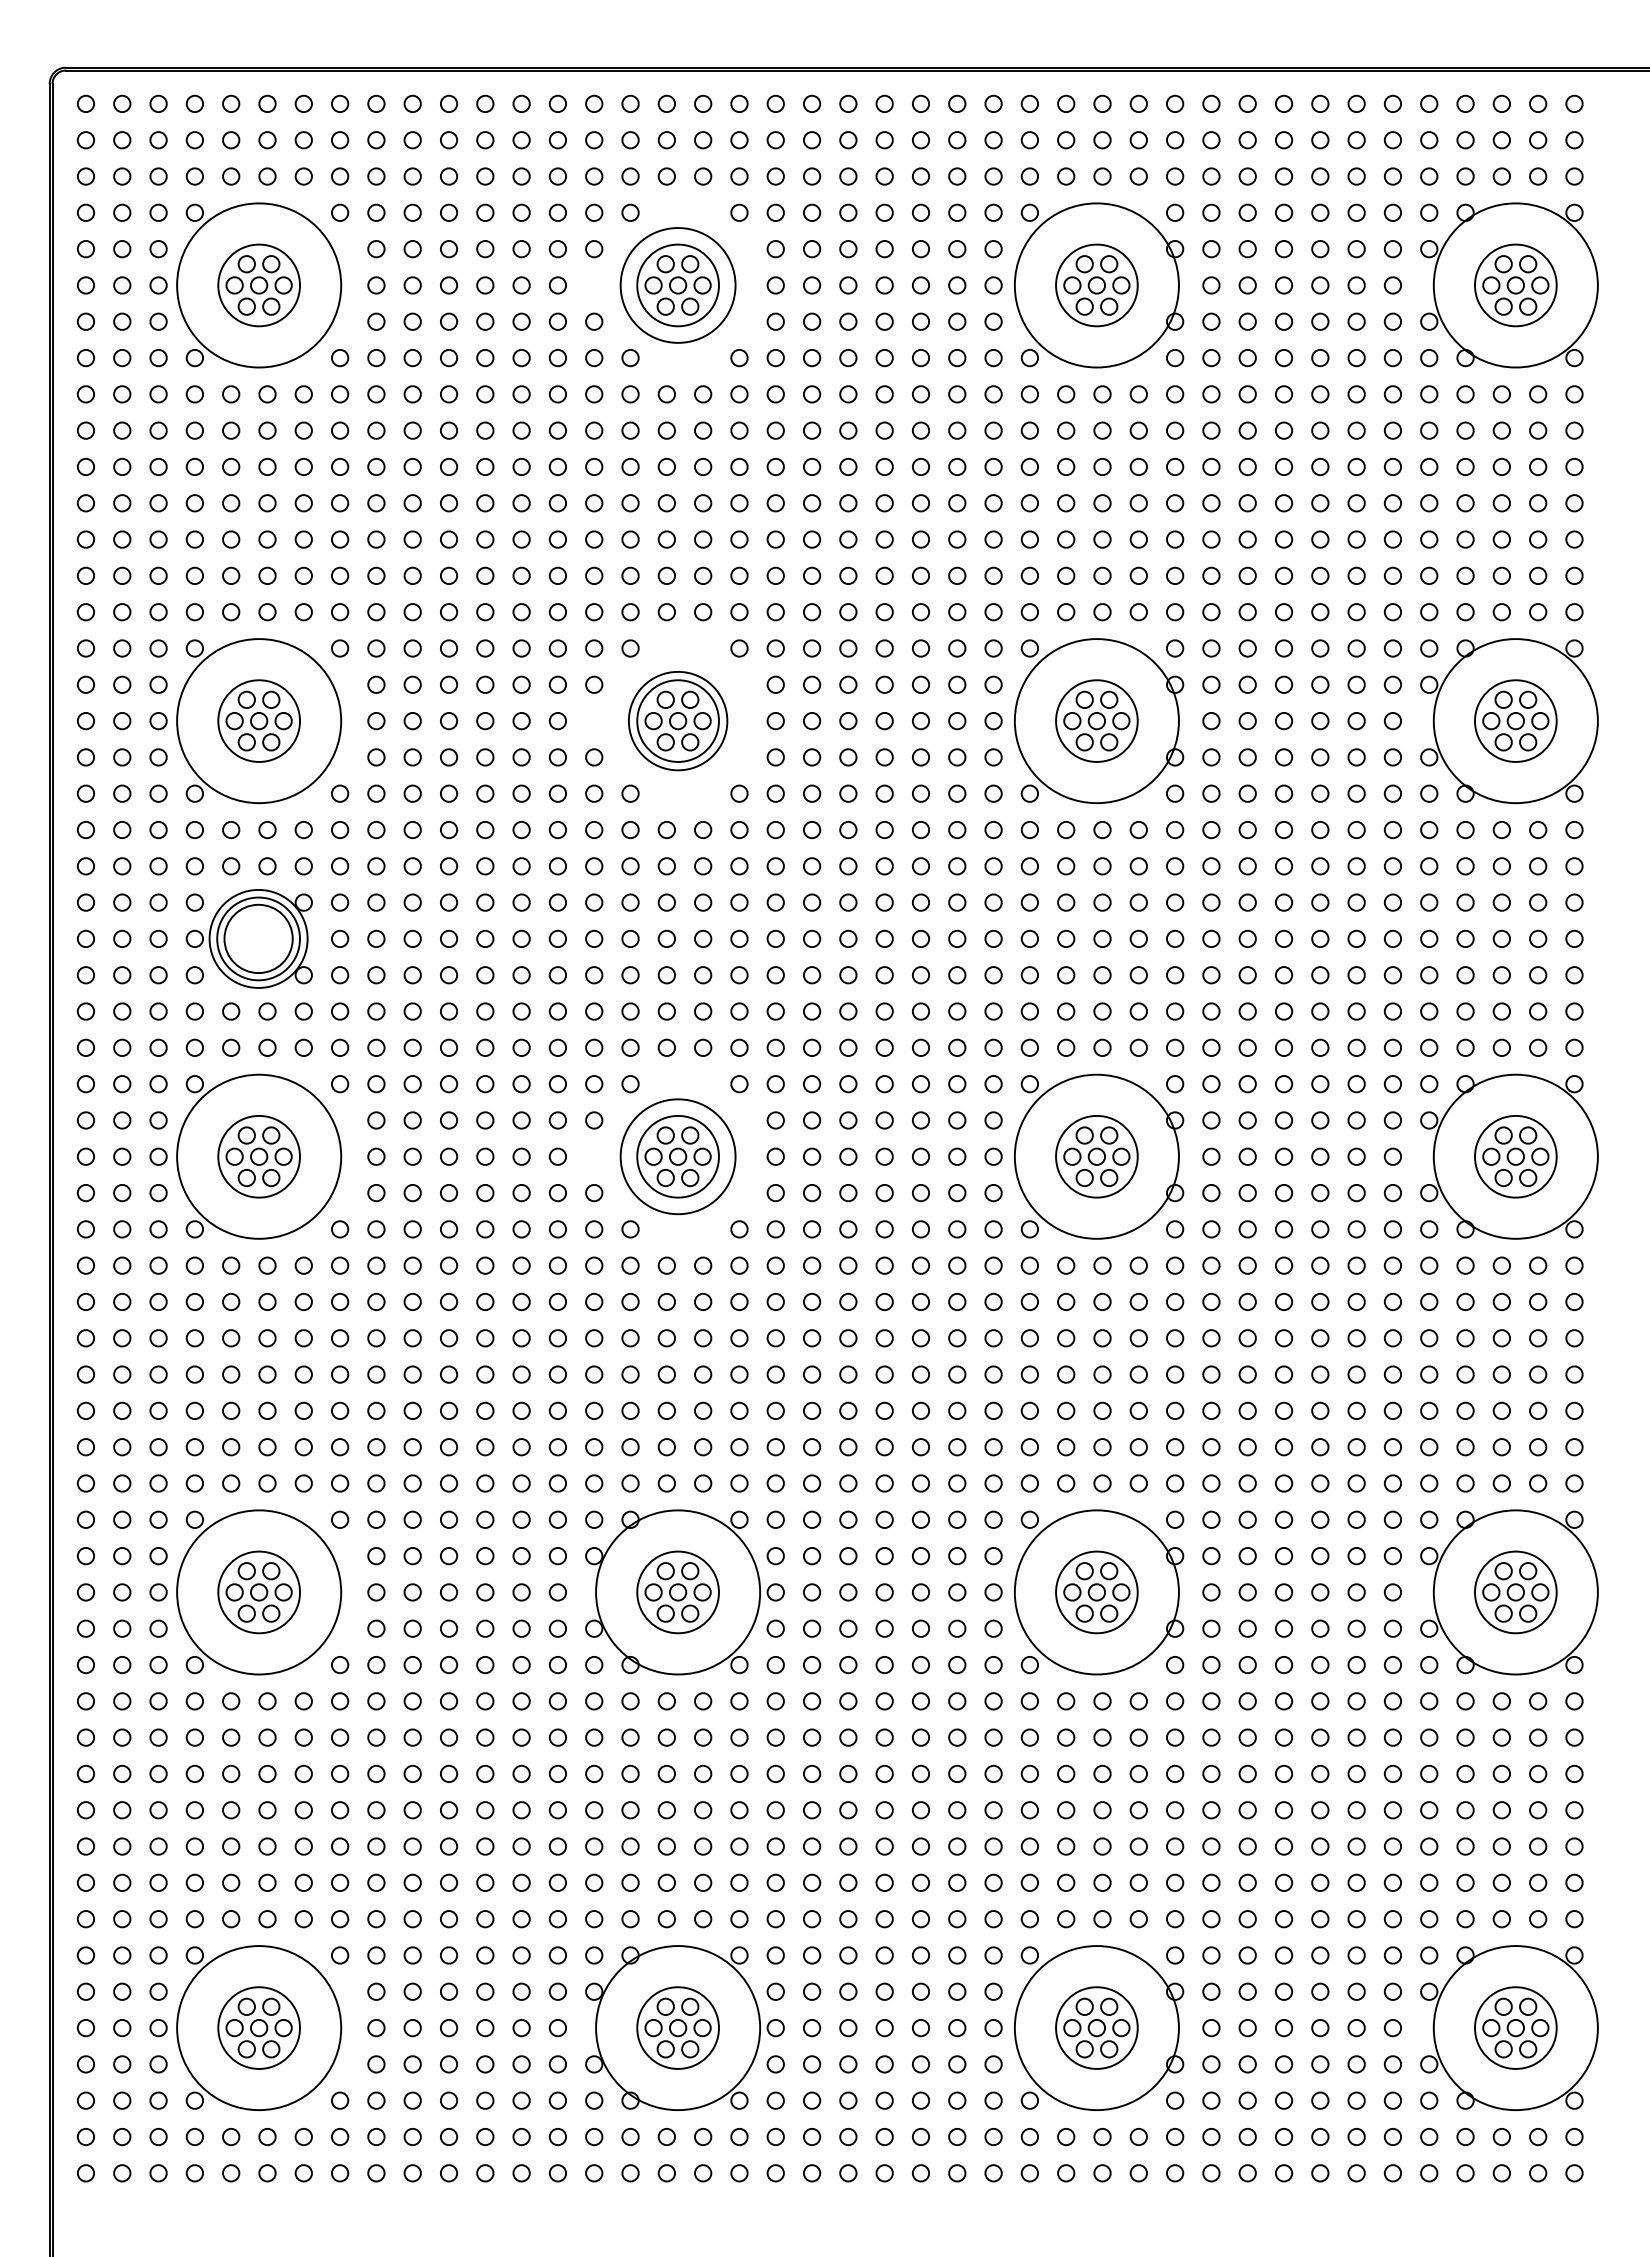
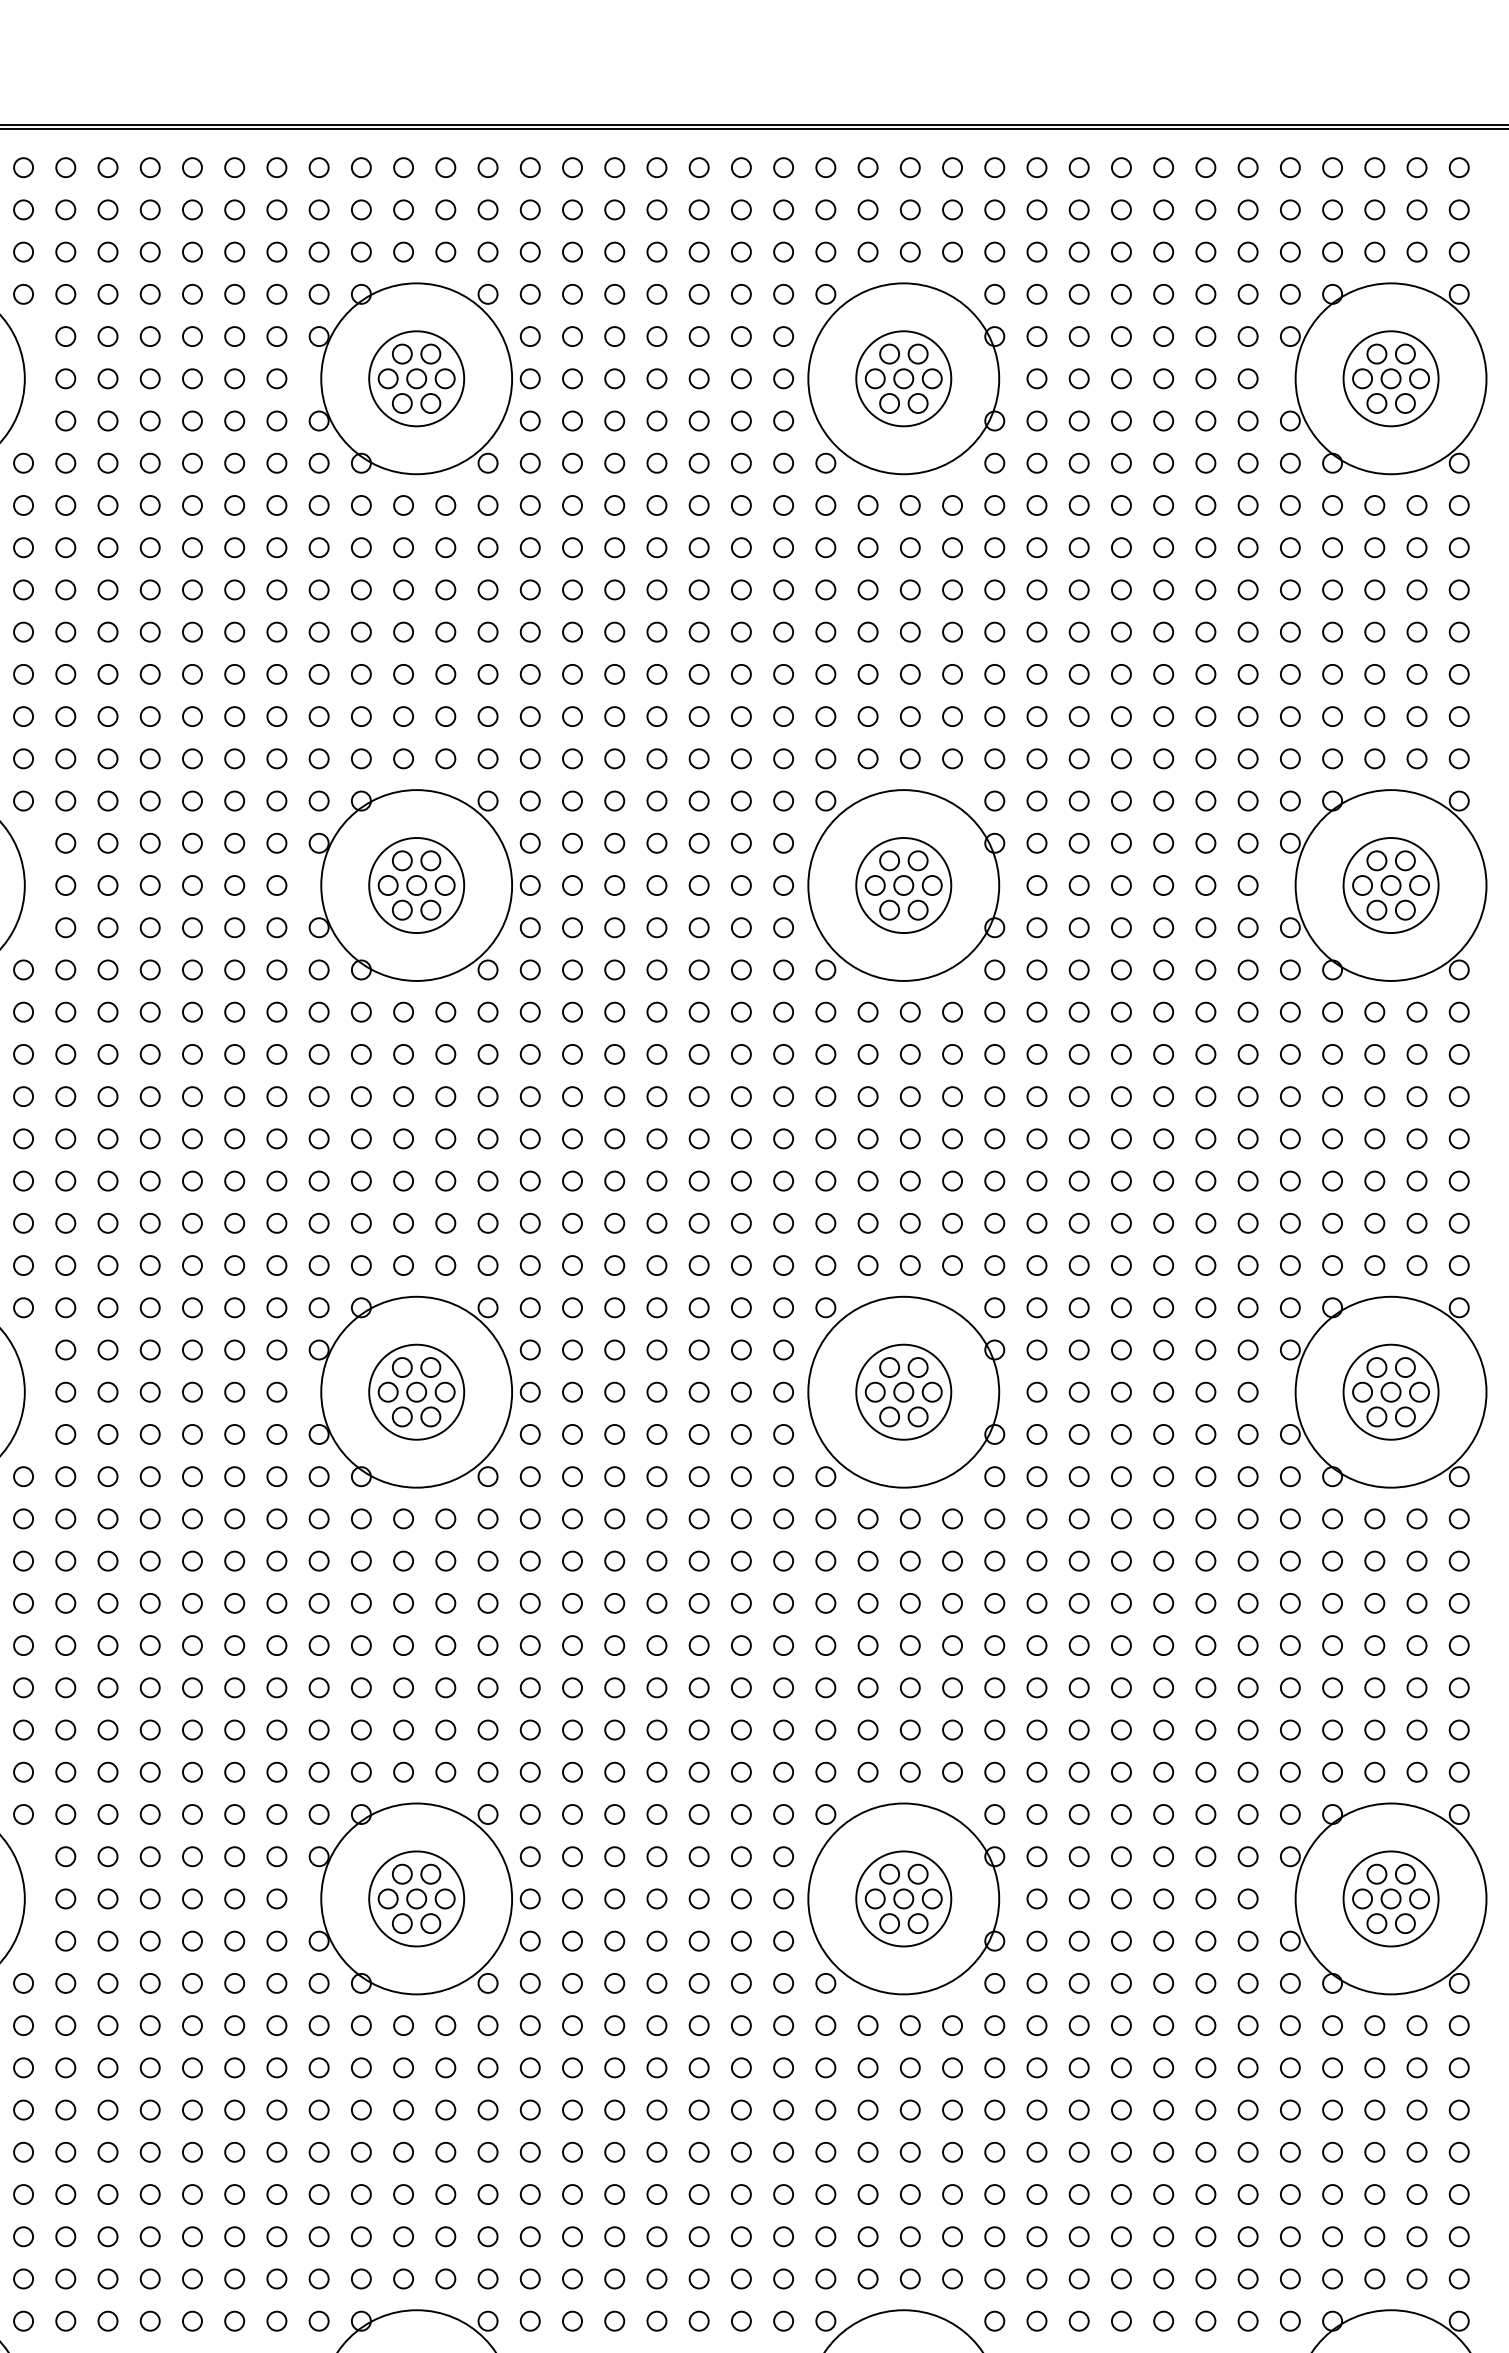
circle: (678, 285) -> (417, 378), size x1.43
circle: (678, 721) -> (417, 885), size x1.67
circle: (678, 1156) -> (417, 1391), size x1.43

